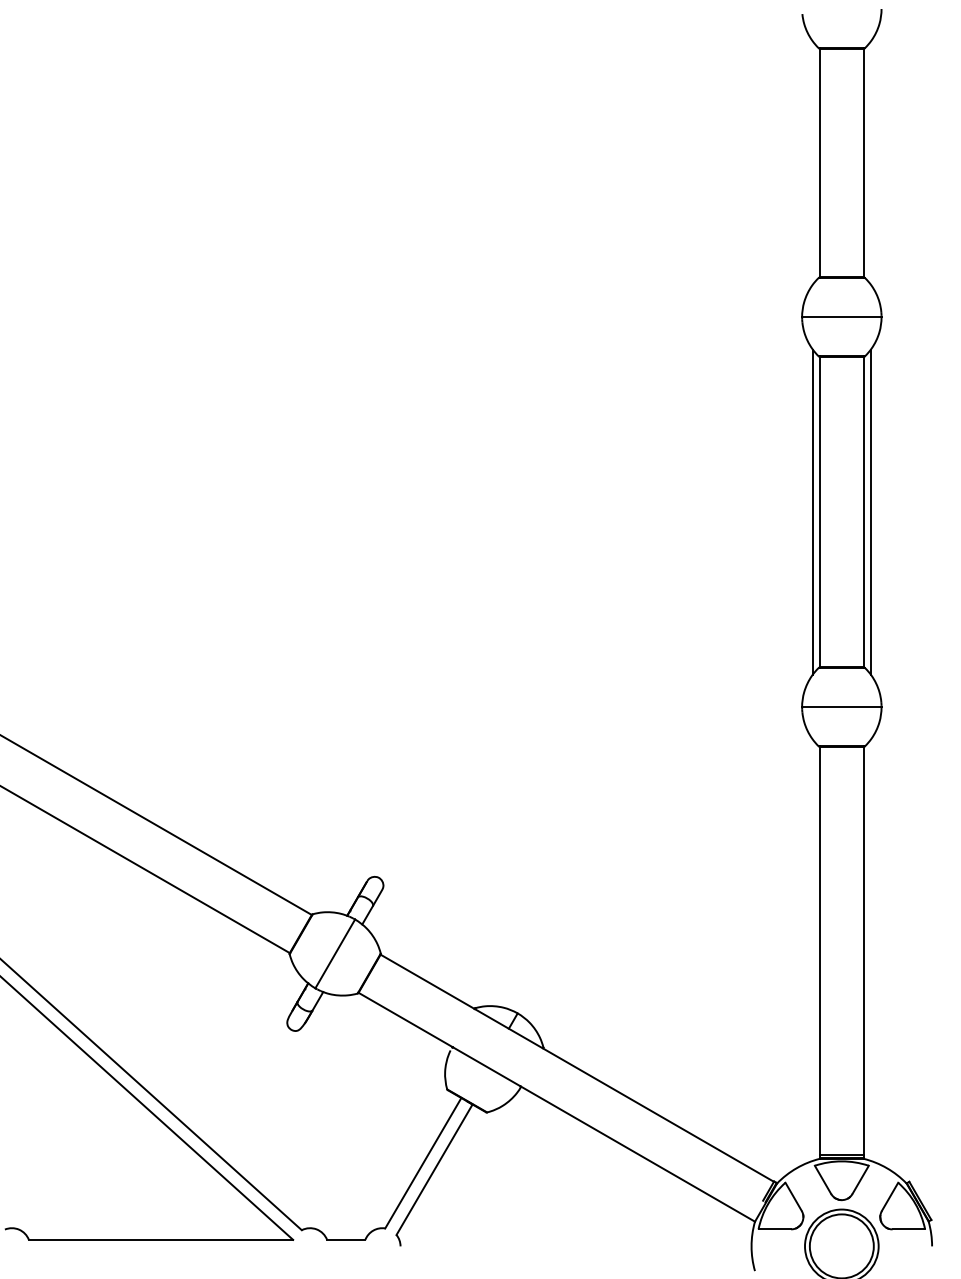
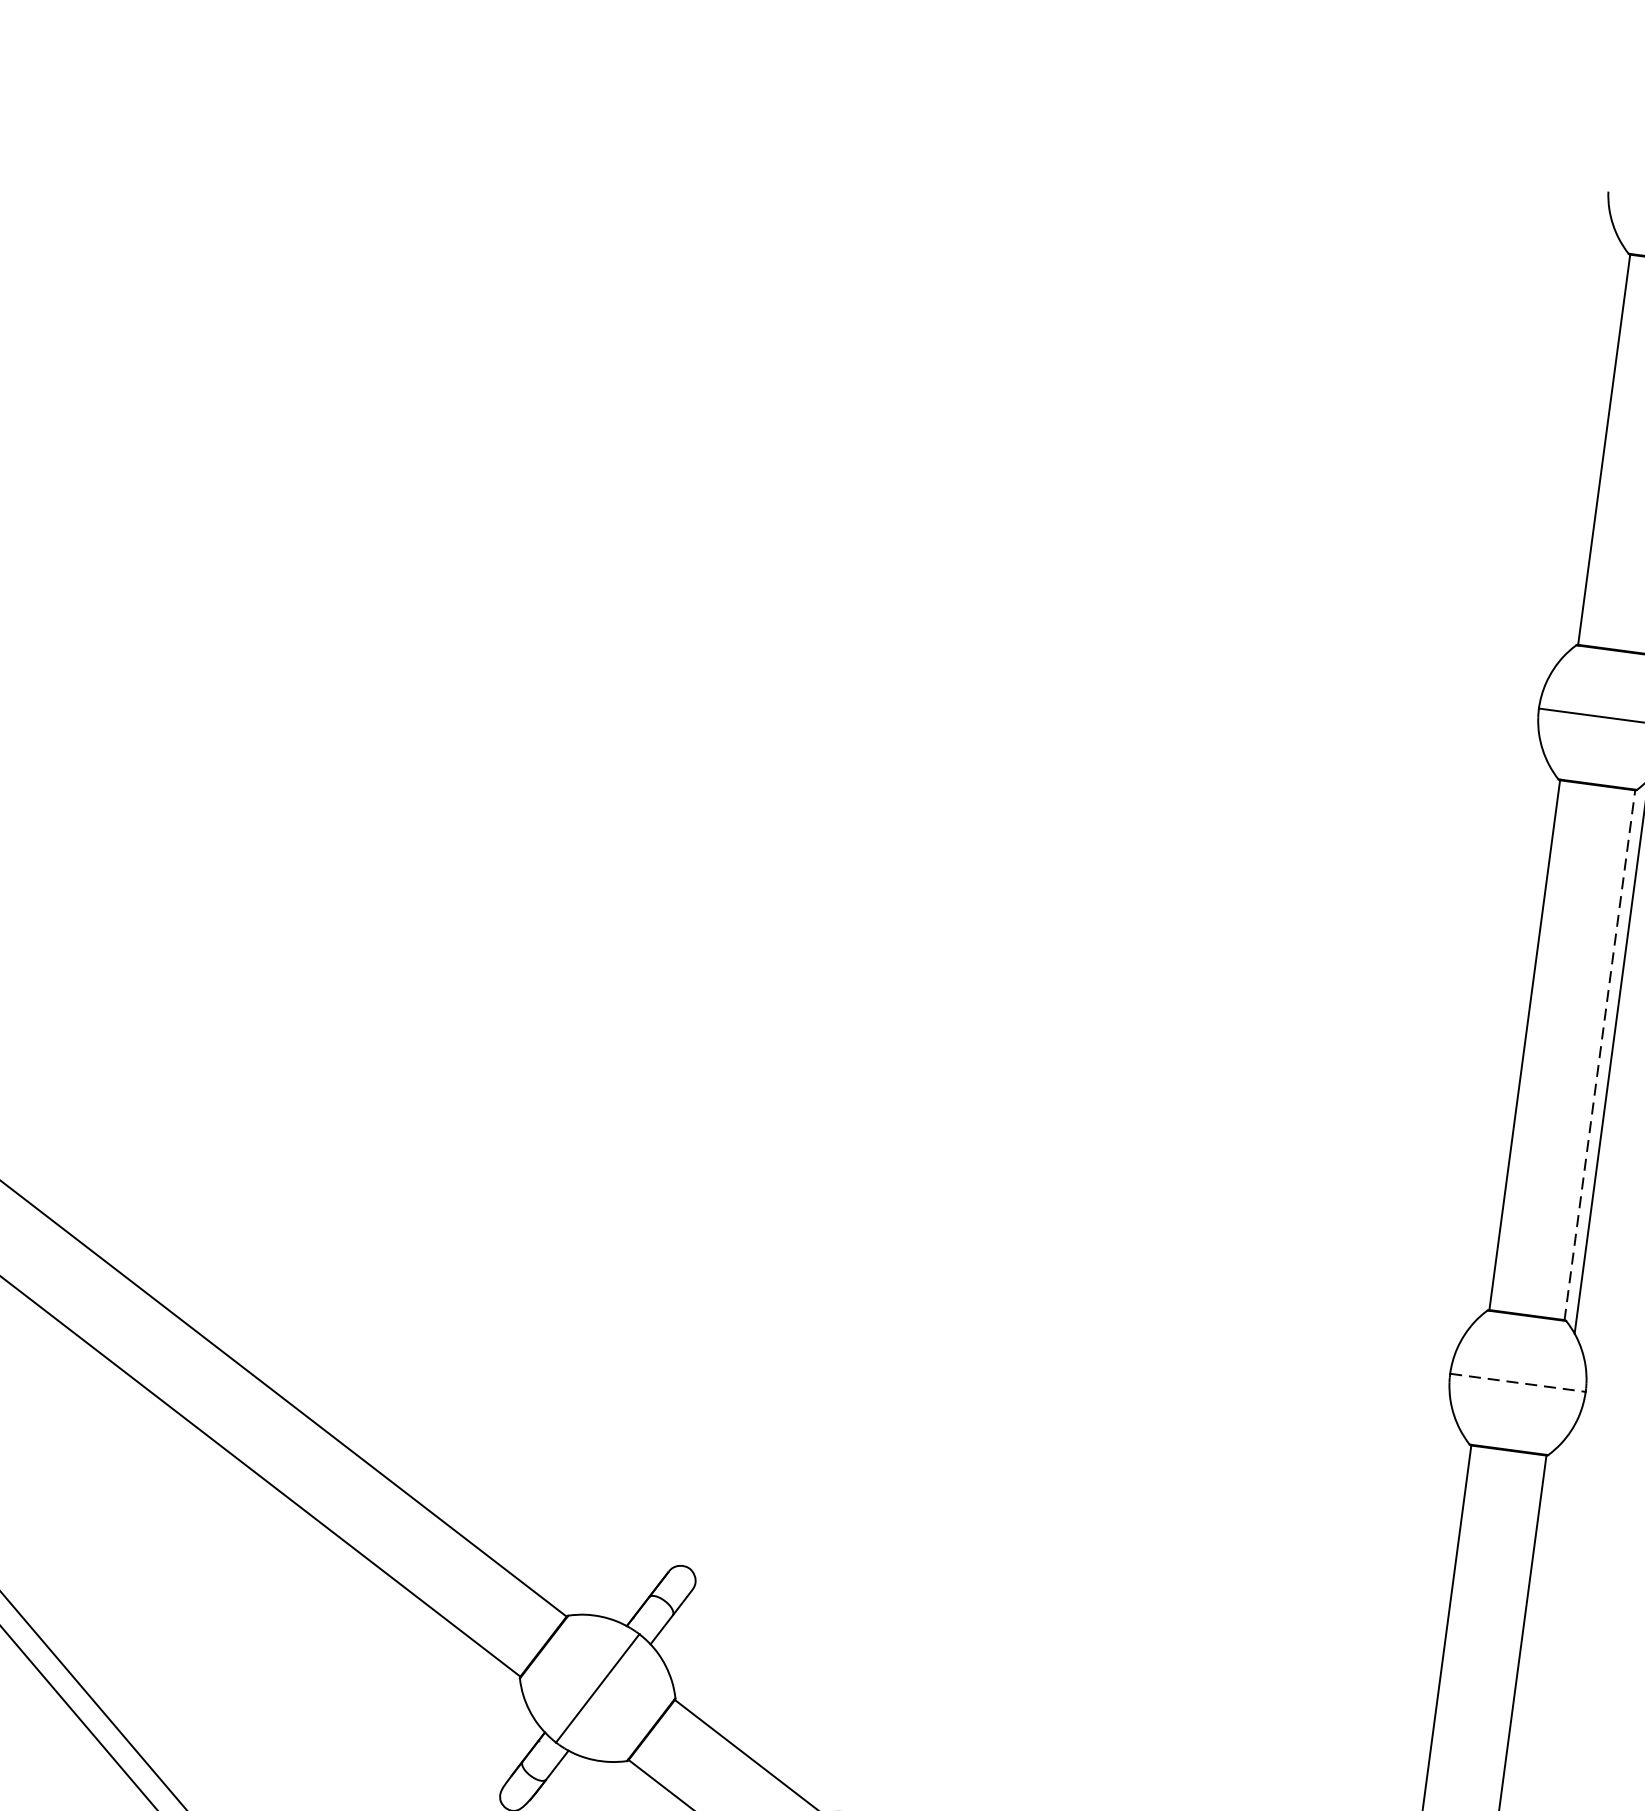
line: (812, 511) -> (1512, 1042), removed
line: (863, 512) -> (1599, 1055), solid -> dashed
line: (841, 707) -> (1517, 1383), solid -> dashed

